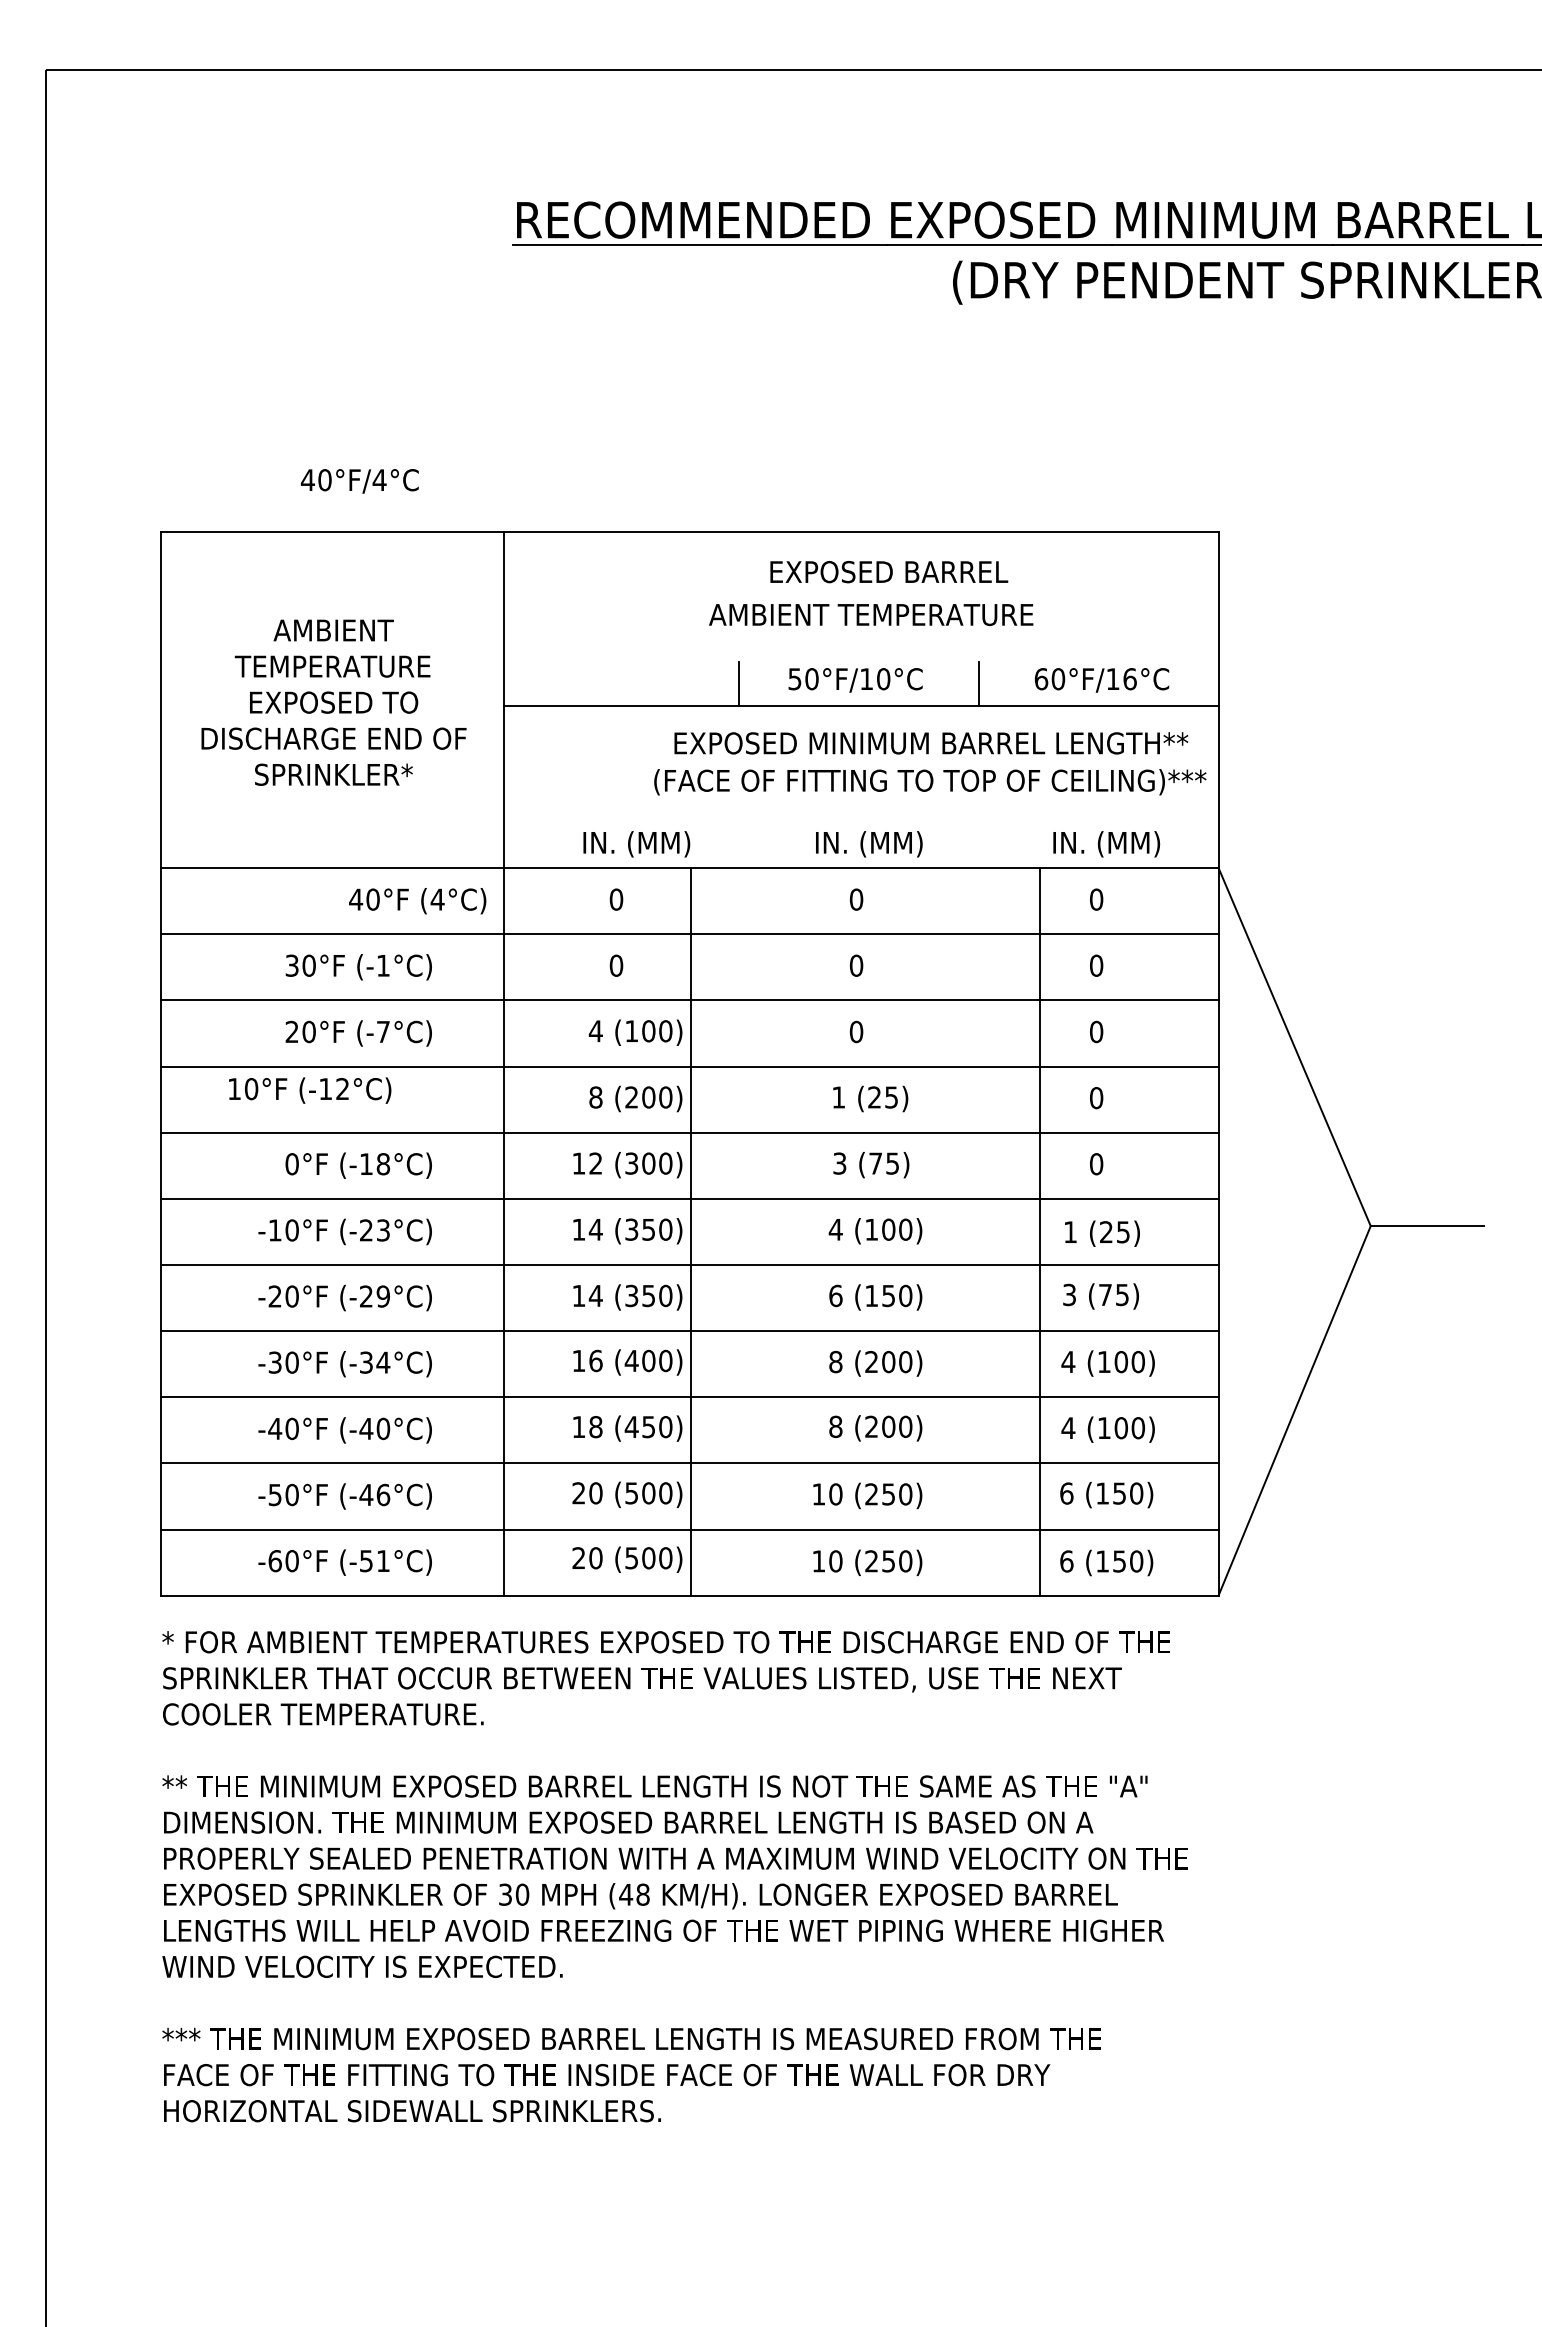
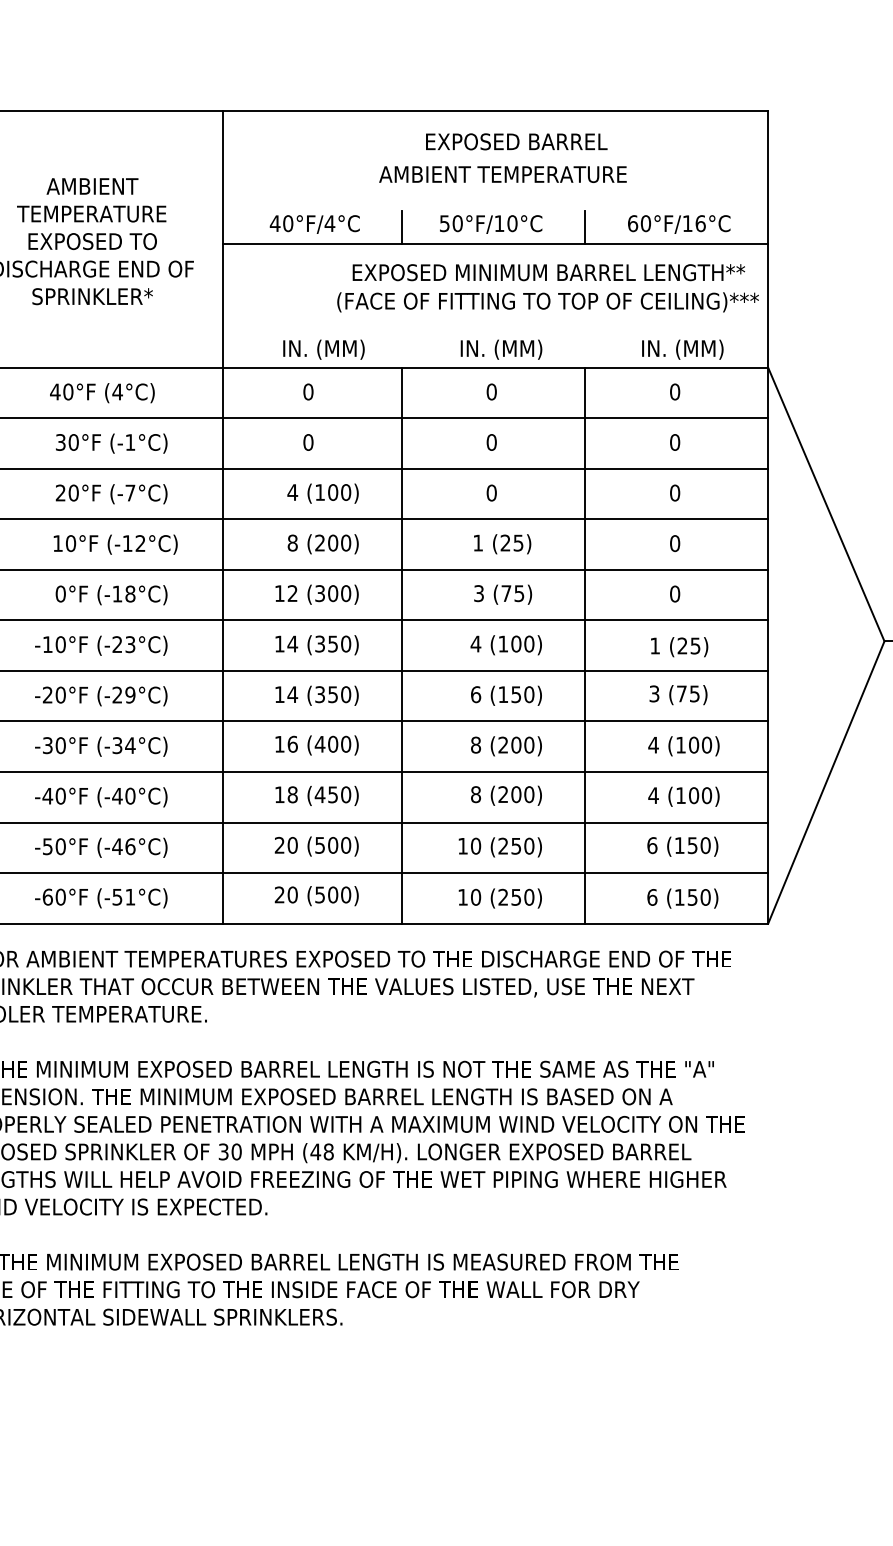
text: (359, 481) -> (314, 224), moved
text: (417, 901) -> (102, 393), moved
text: (310, 1090) -> (116, 544), moved
line: (690, 1231) -> (401, 645), moved
line: (1039, 1231) -> (584, 645), moved

